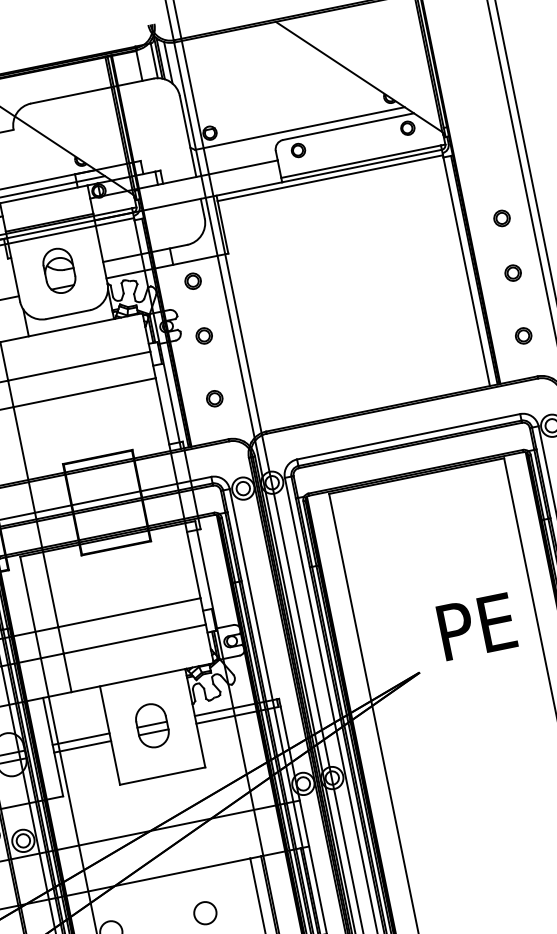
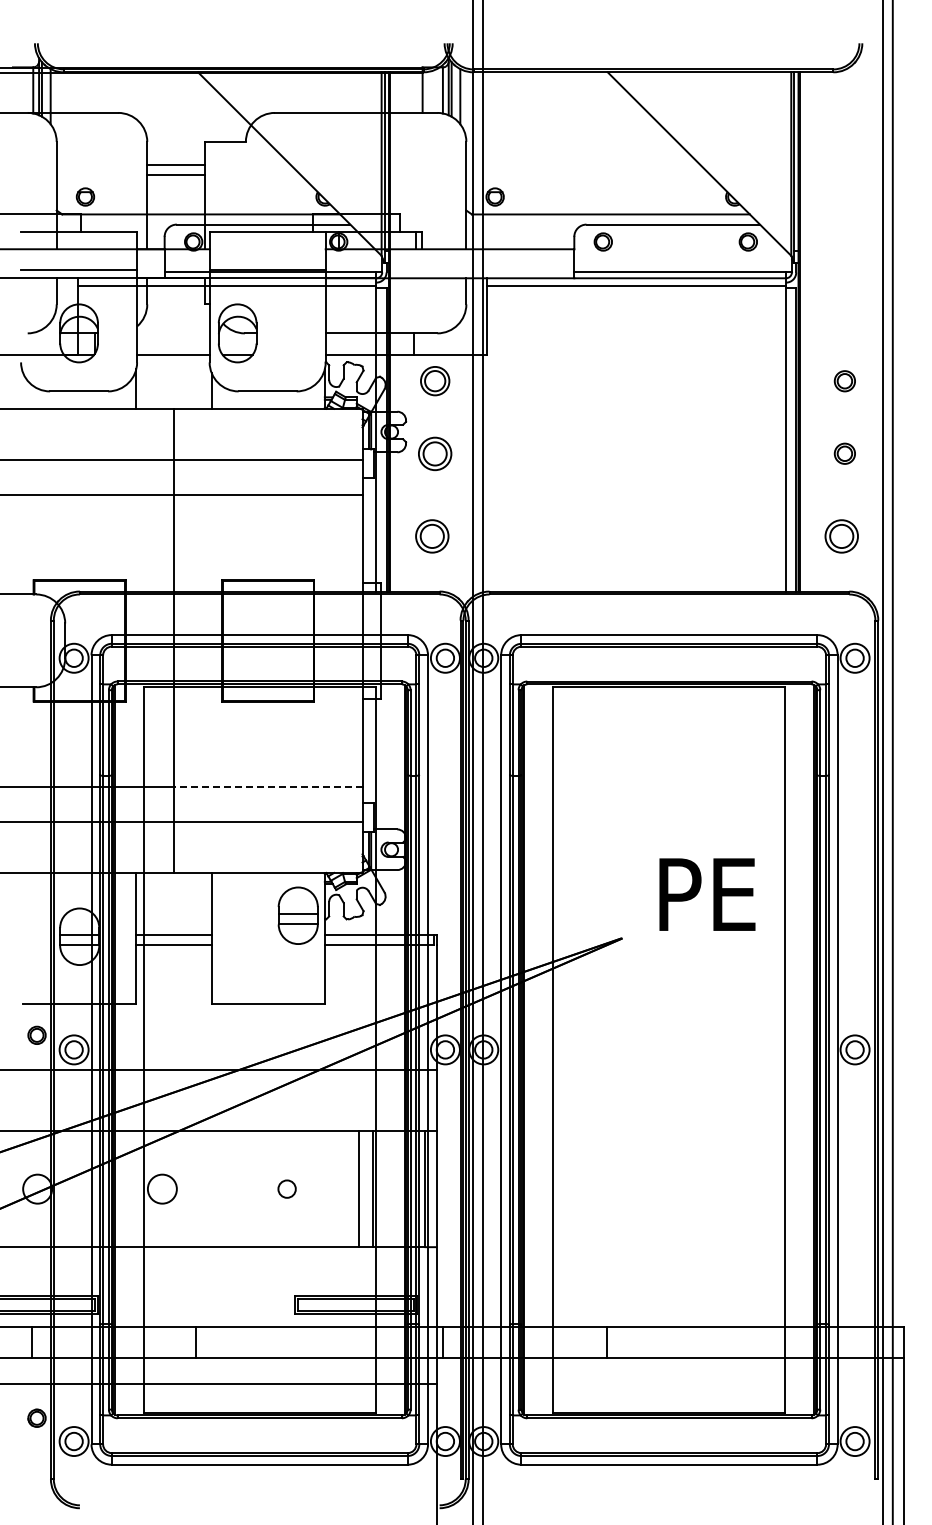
part: (59, 271) -> (237, 333), moved
part: (193, 281) -> (435, 381), size x1.4
part: (204, 335) -> (435, 453), size x1.6
part: (524, 335) -> (842, 536), size x1.6
part: (214, 398) -> (432, 536), size x1.6
line: (128, 612) -> (267, 786), solid -> dashed
part: (151, 725) -> (297, 915), moved
circle: (204, 912) -> (286, 1188), size x0.6

